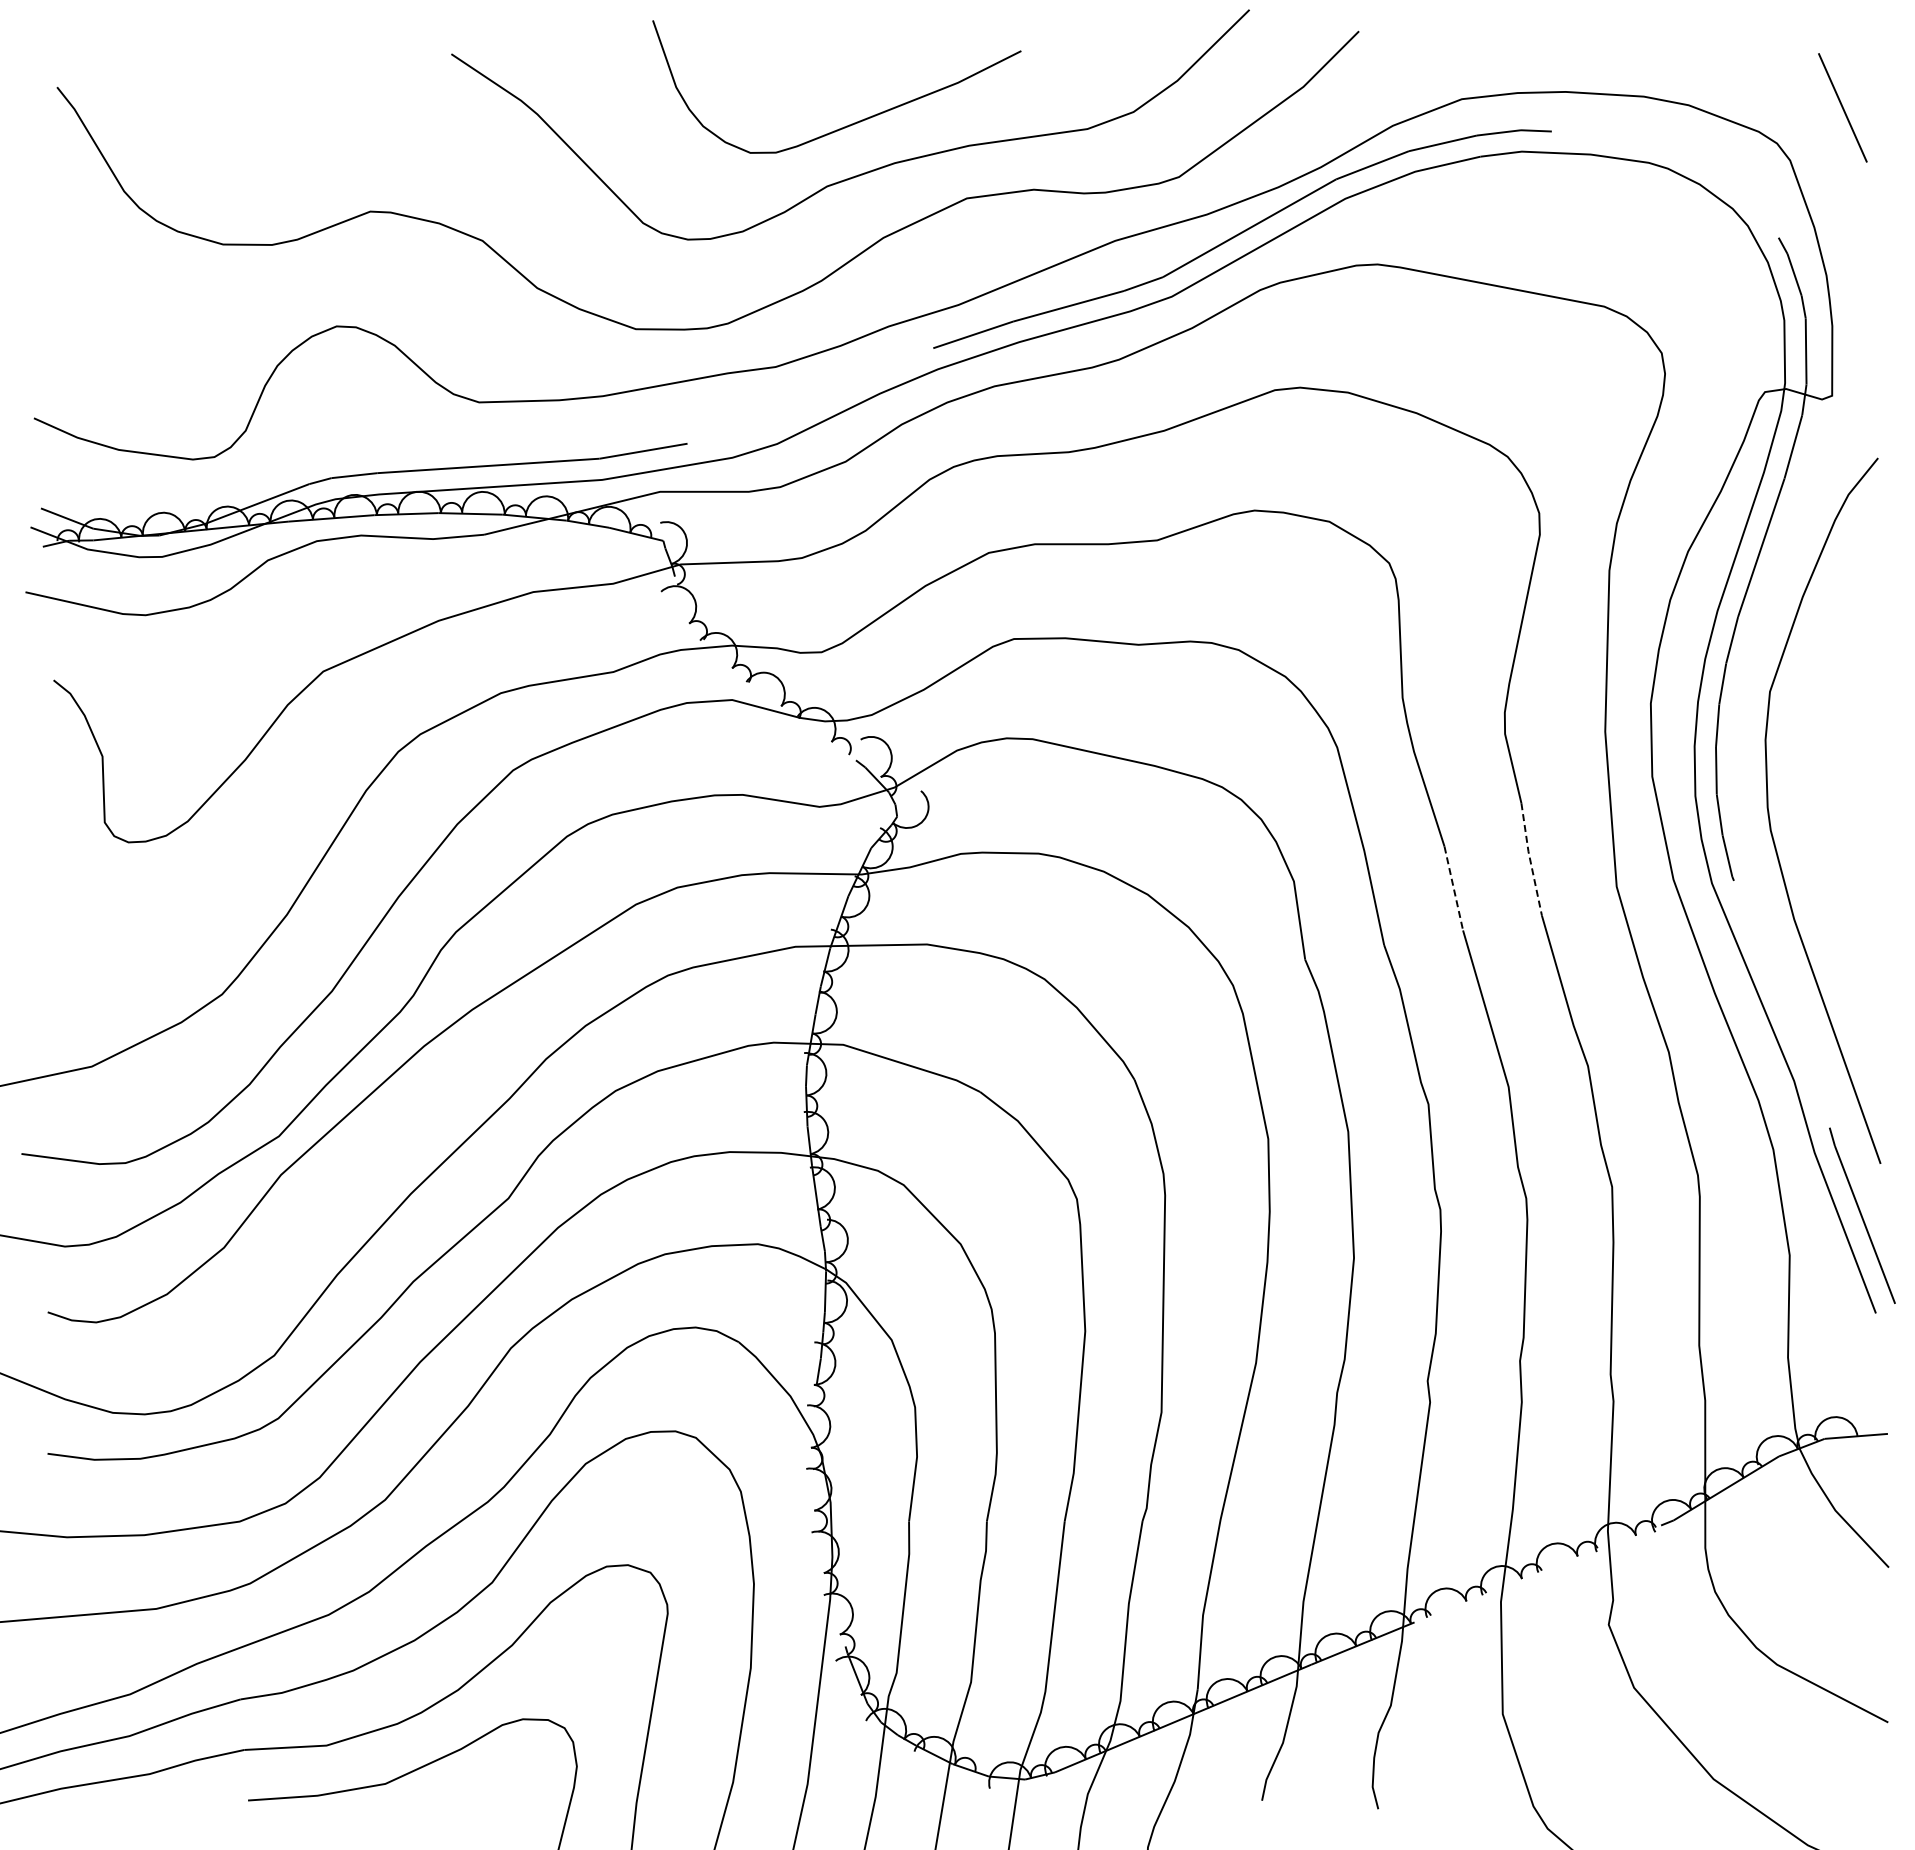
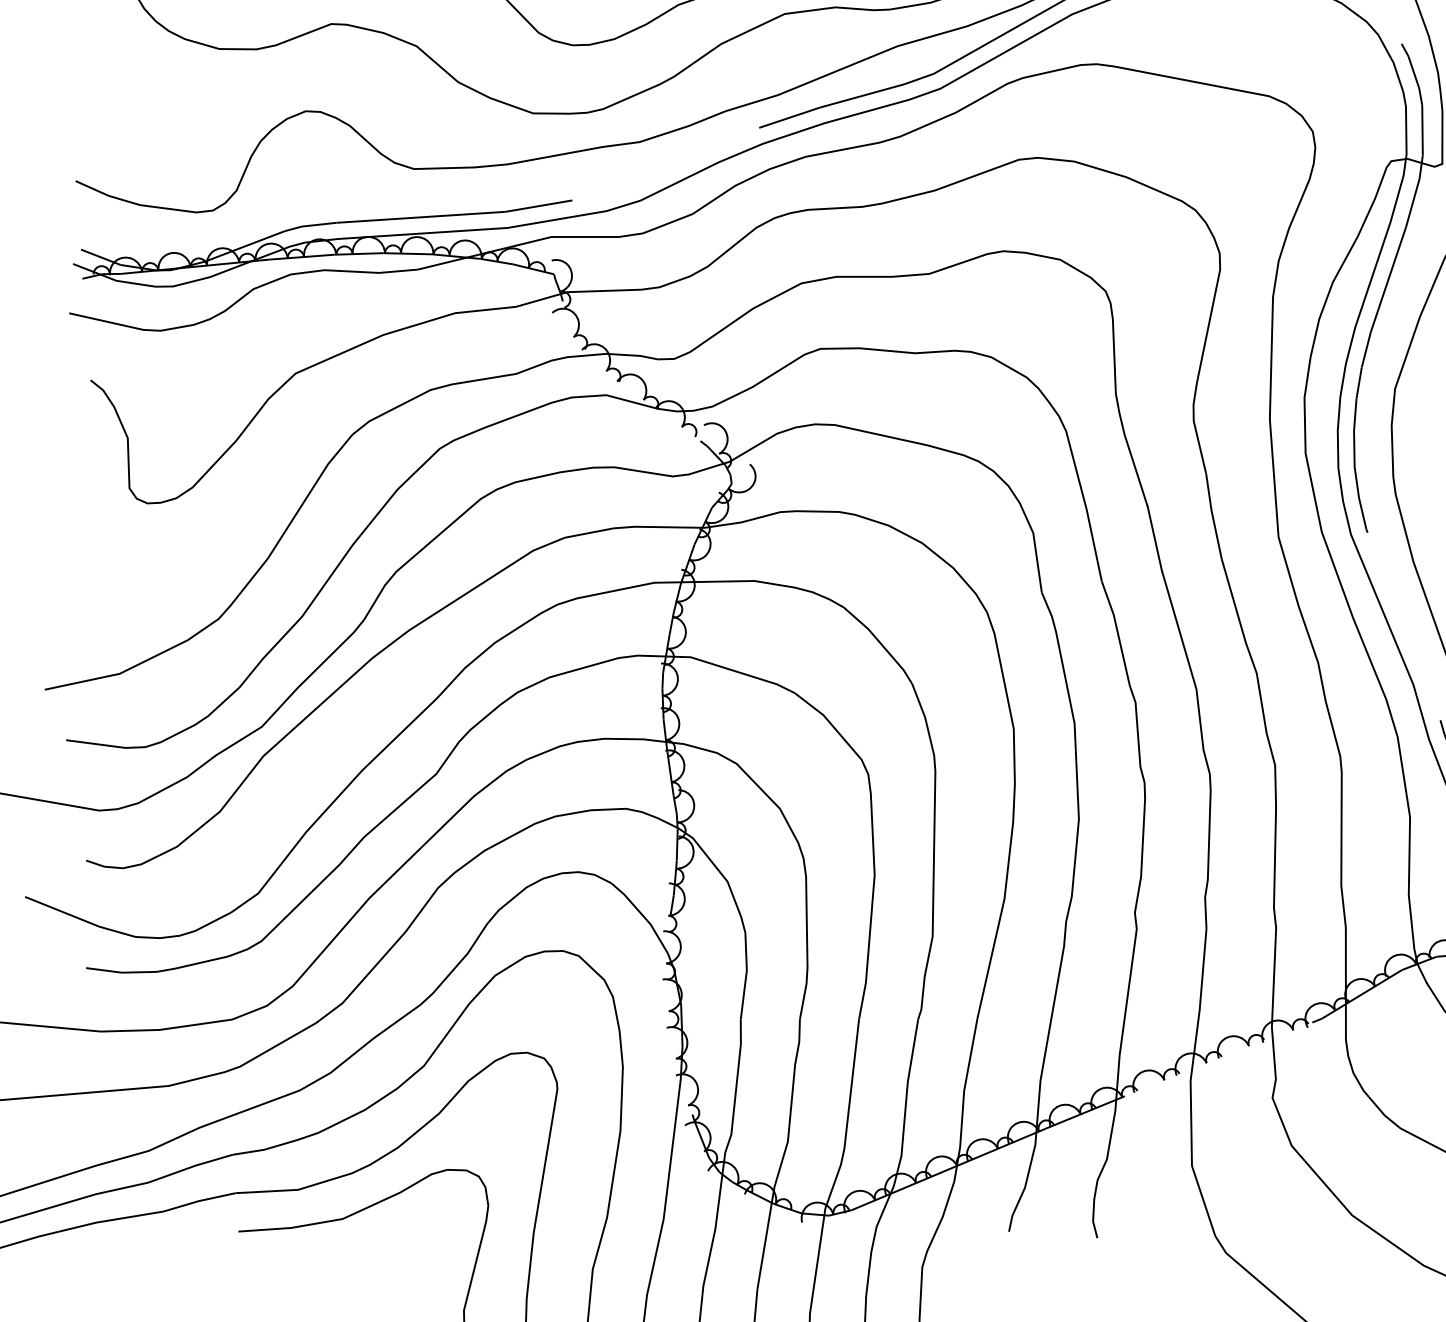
line: (1530, 859) -> (1213, 516), dashed -> solid
line: (1453, 888) -> (1154, 538), dashed -> solid

